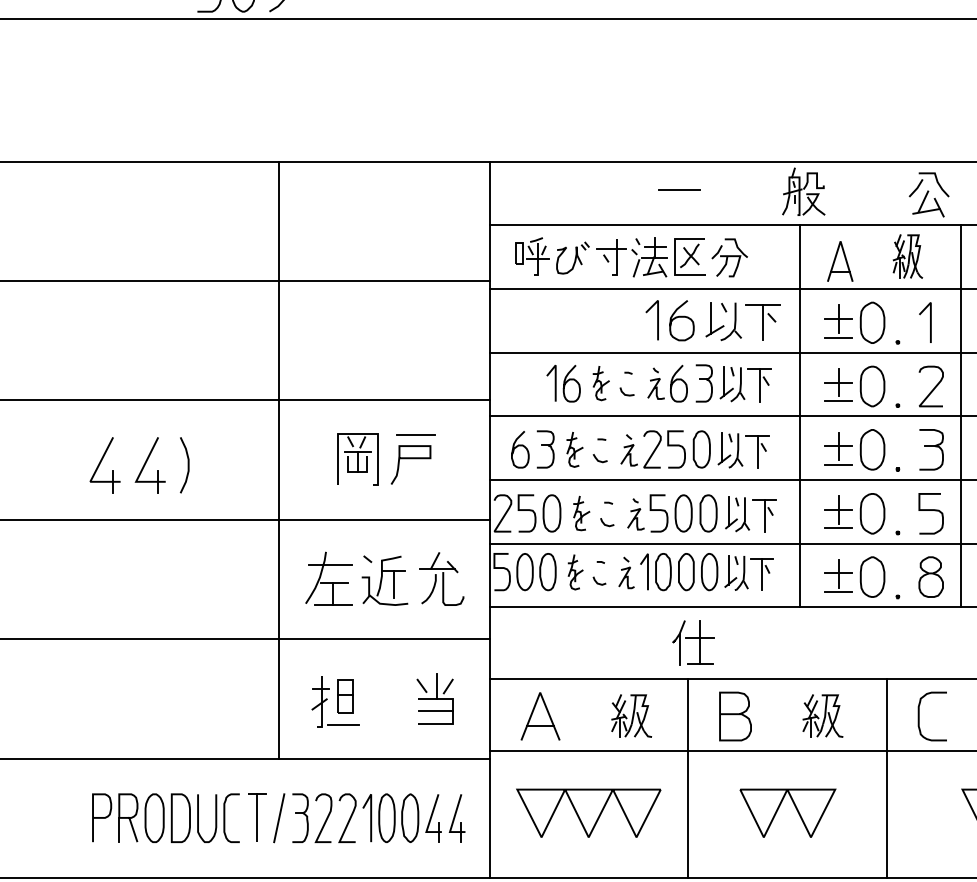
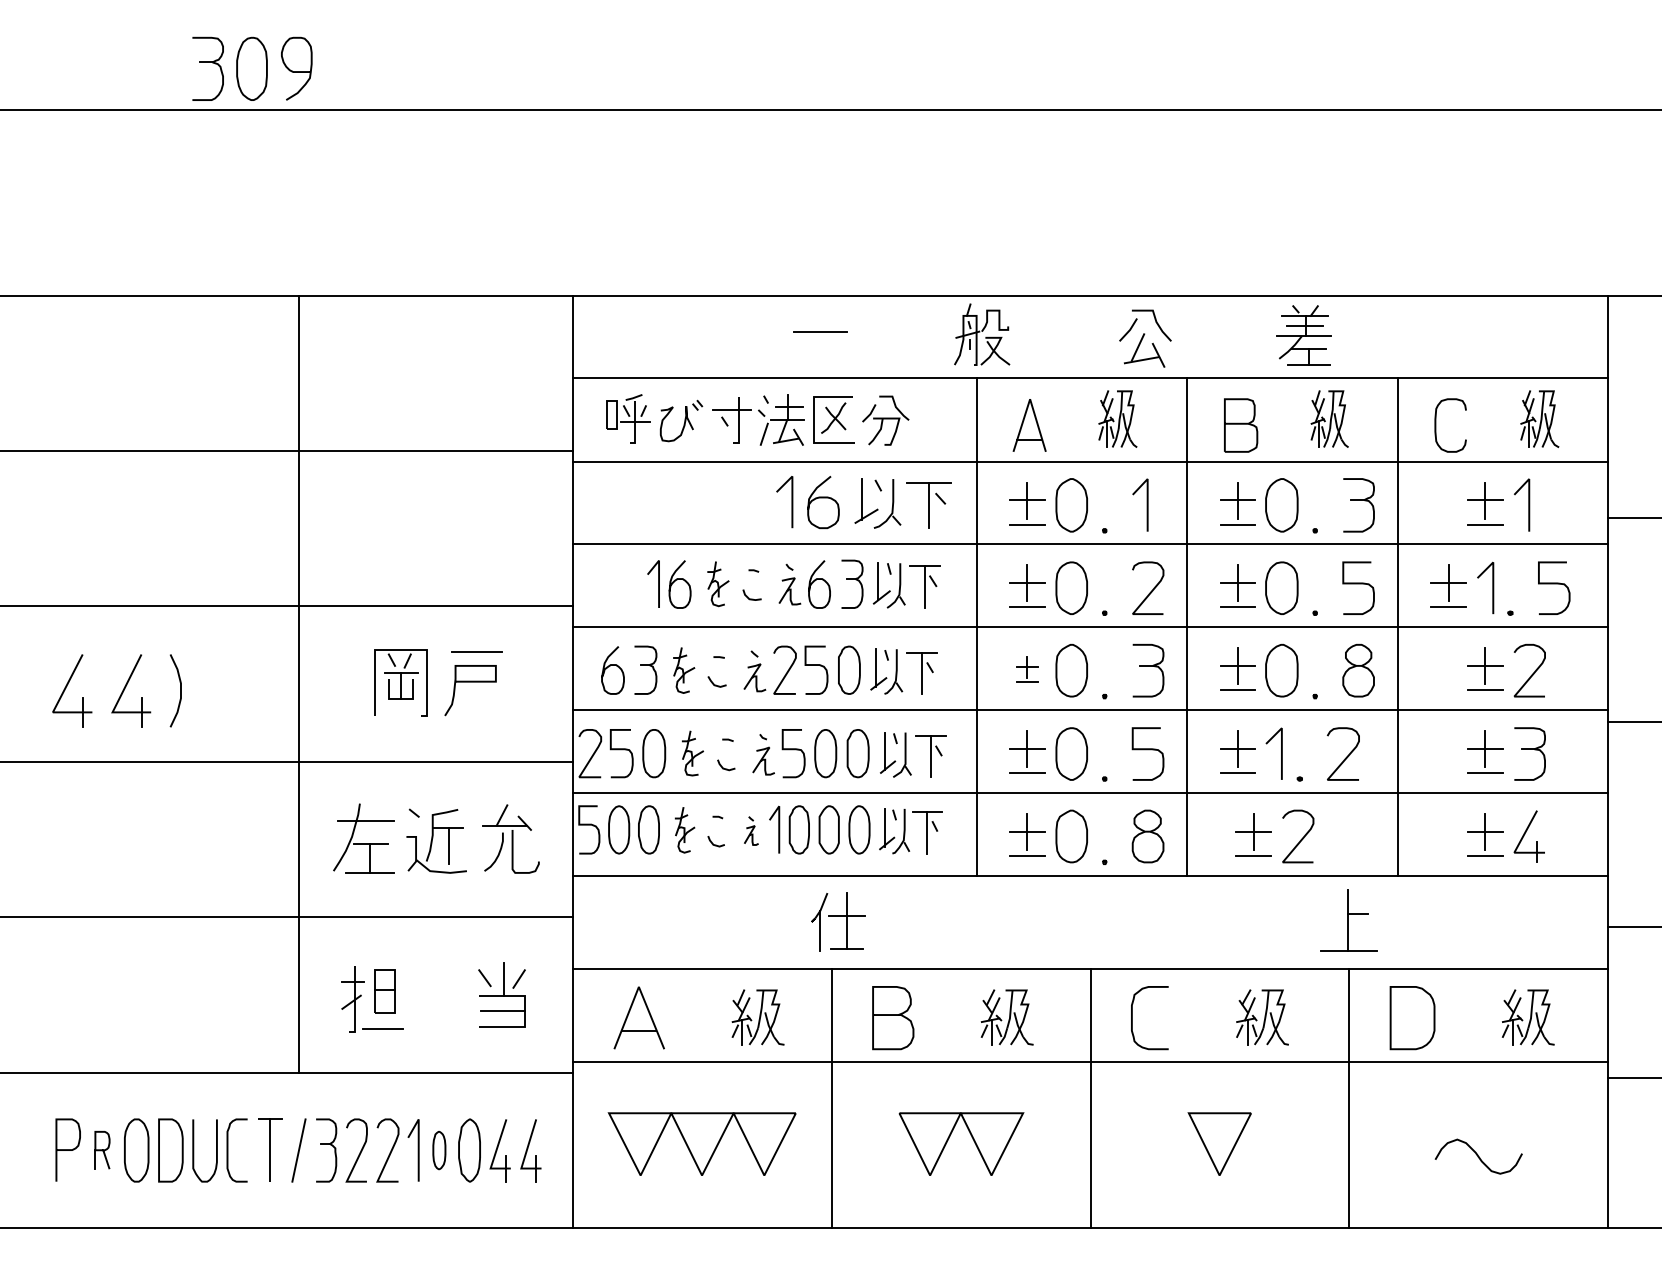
part: (838, 448) -> (1027, 668), size x0.6
part: (626, 572) -> (751, 830), size x0.7
part: (128, 818) -> (102, 1150), size x0.6
part: (387, 818) -> (439, 1150), size x0.6

